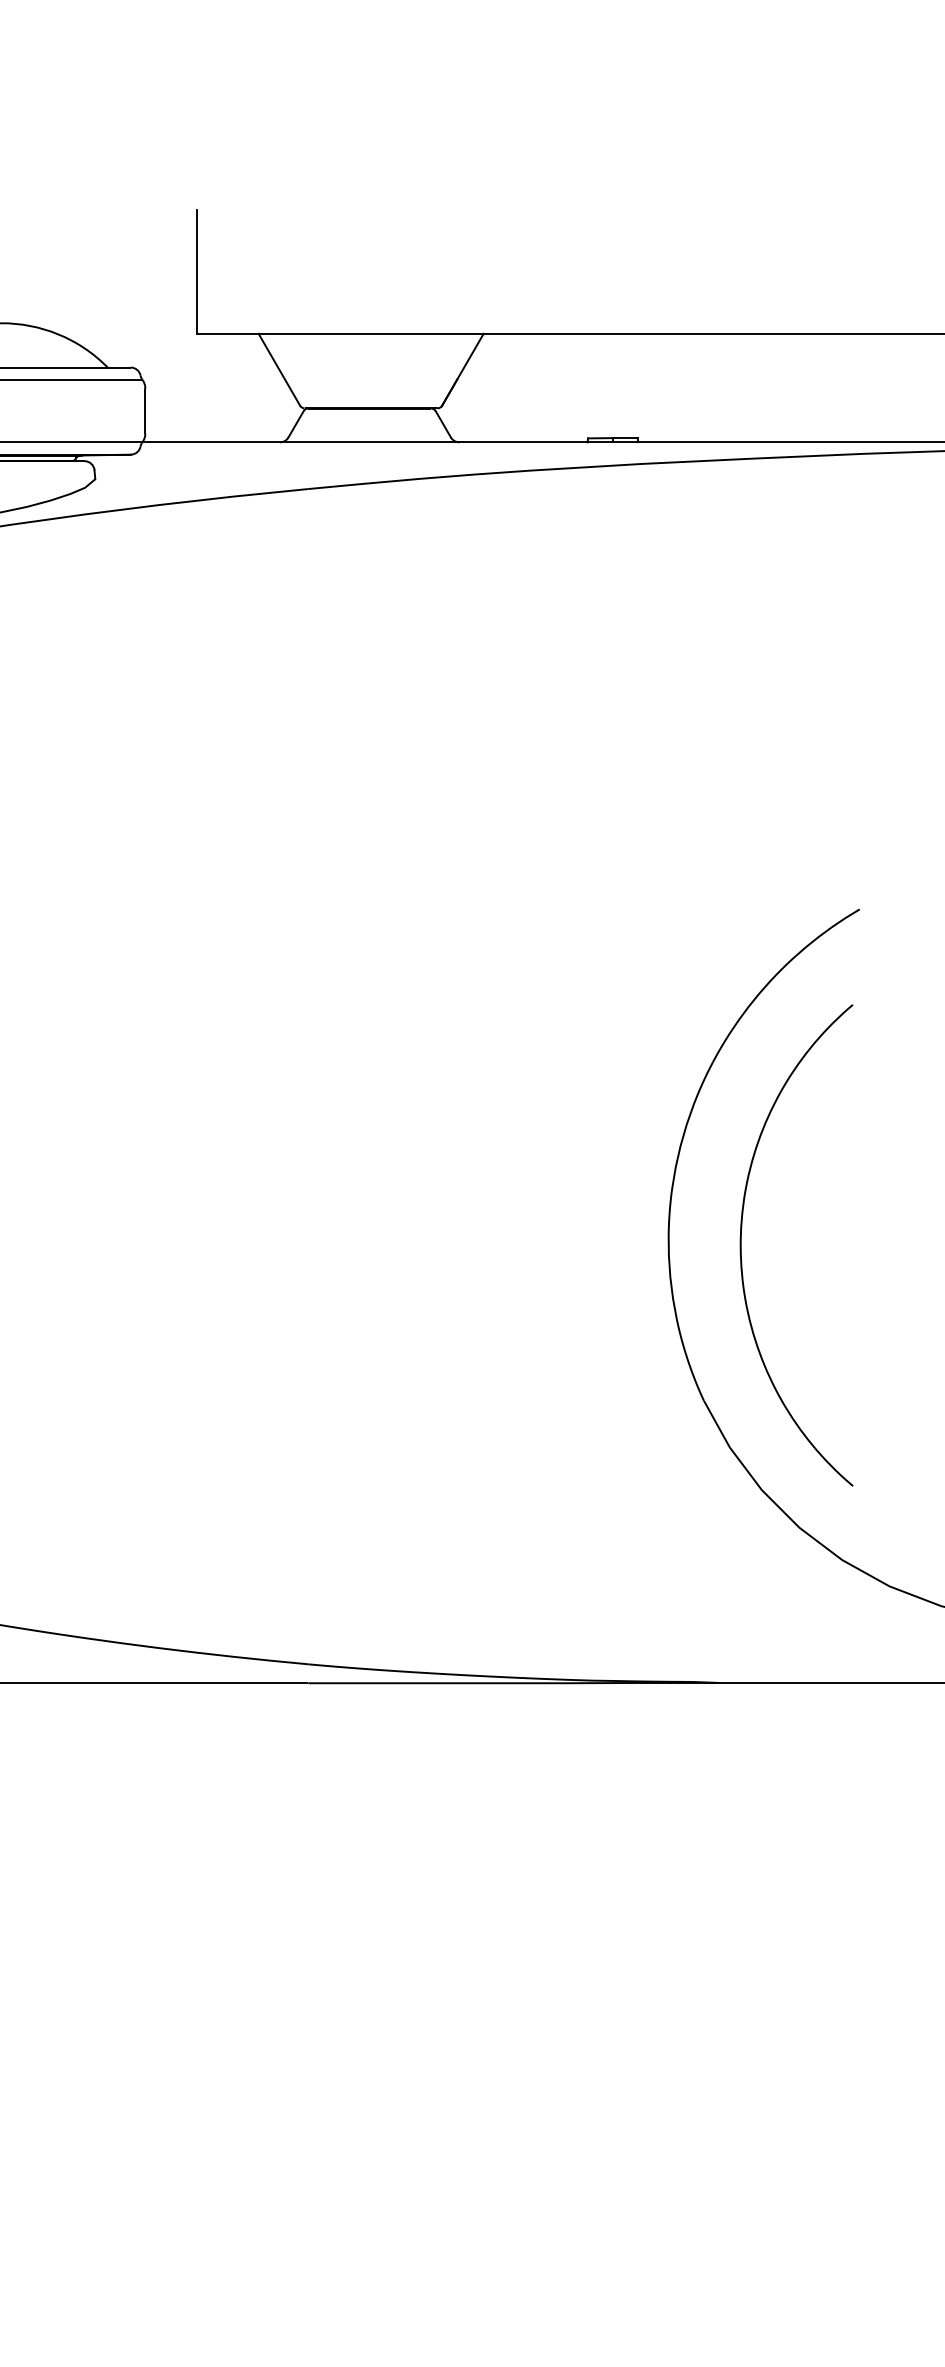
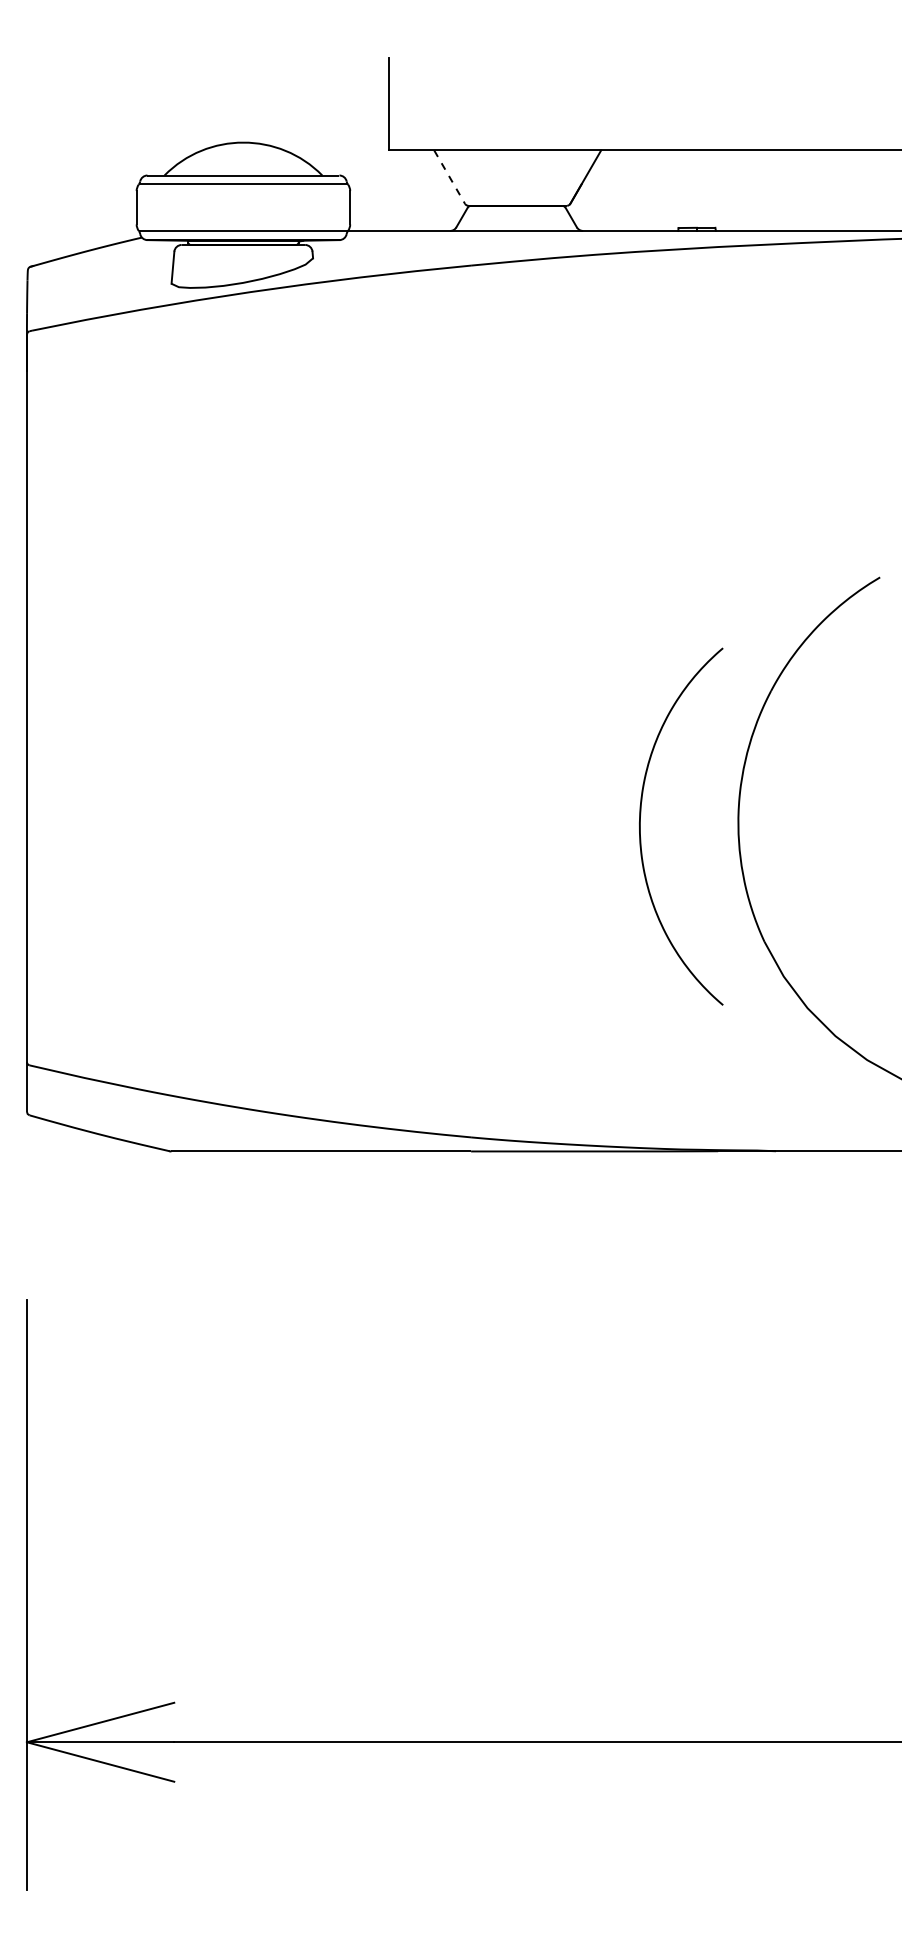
line: (279, 370) -> (449, 177), solid -> dashed
curve: (741, 1245) -> (640, 826), moved

